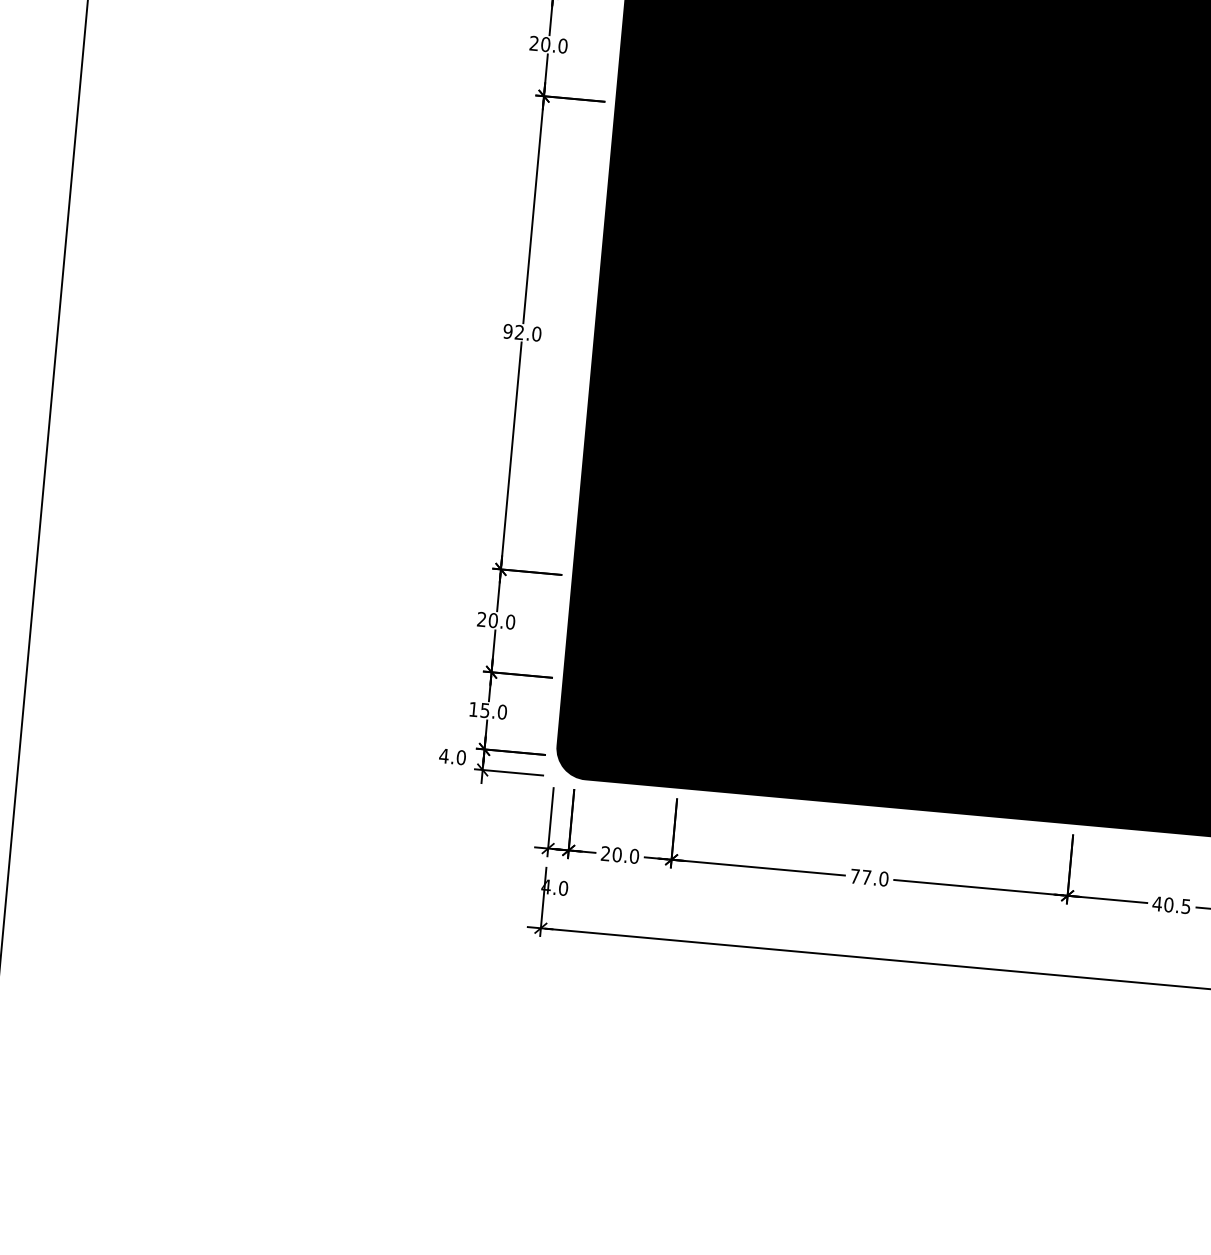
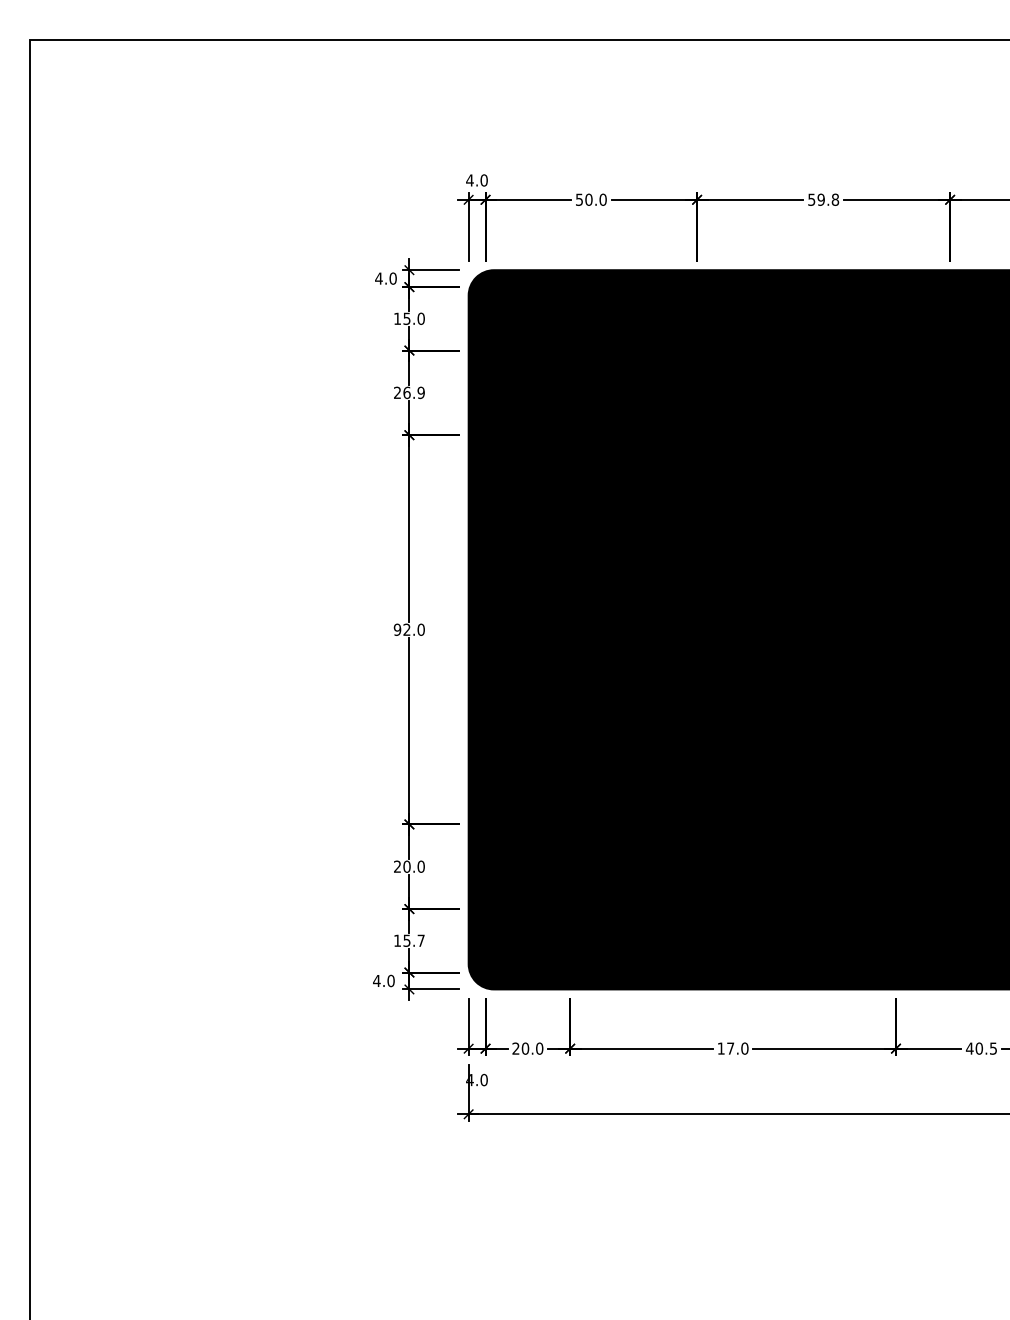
text: (553, 44) -> (413, 392), 20.0 -> 26.9
text: (501, 711) -> (420, 940), 15.0 -> 15.7
text: (854, 876) -> (720, 1048), 77.0 -> 17.0

